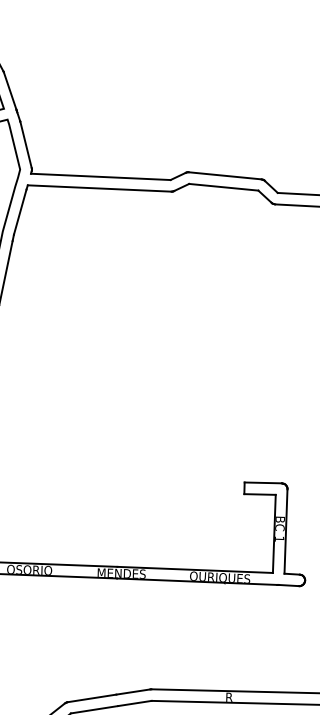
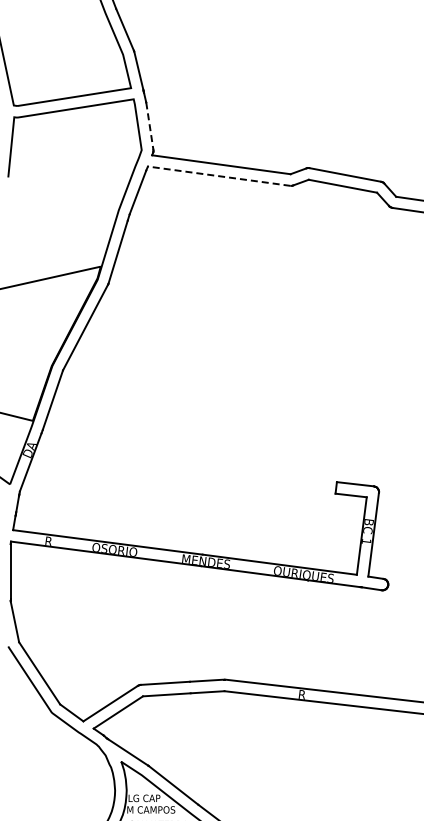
line: (25, 145) -> (149, 126), solid -> dashed
line: (100, 188) -> (219, 176), solid -> dashed

